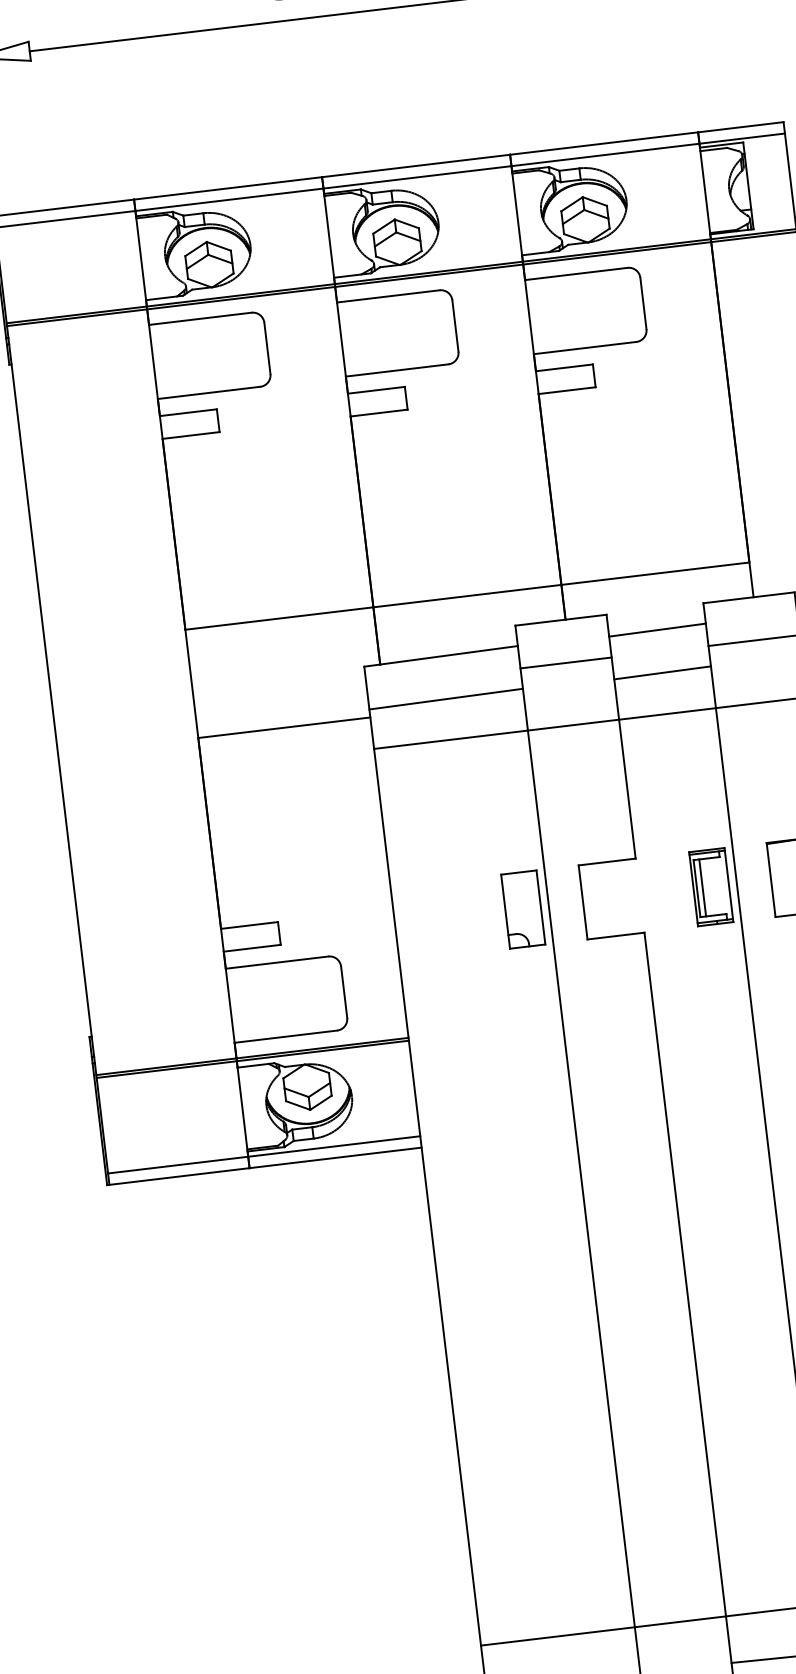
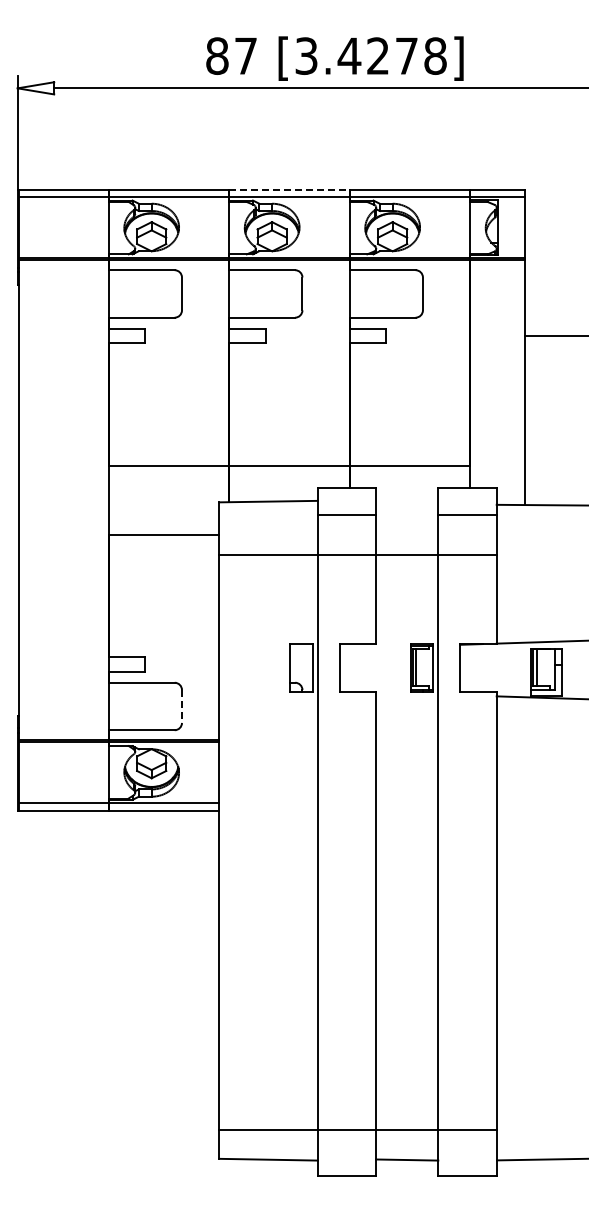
line: (417, 165) -> (290, 189), solid -> dashed
line: (657, 628) -> (407, 500), removed
line: (662, 672) -> (407, 528), removed
line: (446, 698) -> (268, 528), removed
line: (345, 993) -> (182, 707), solid -> dashed

